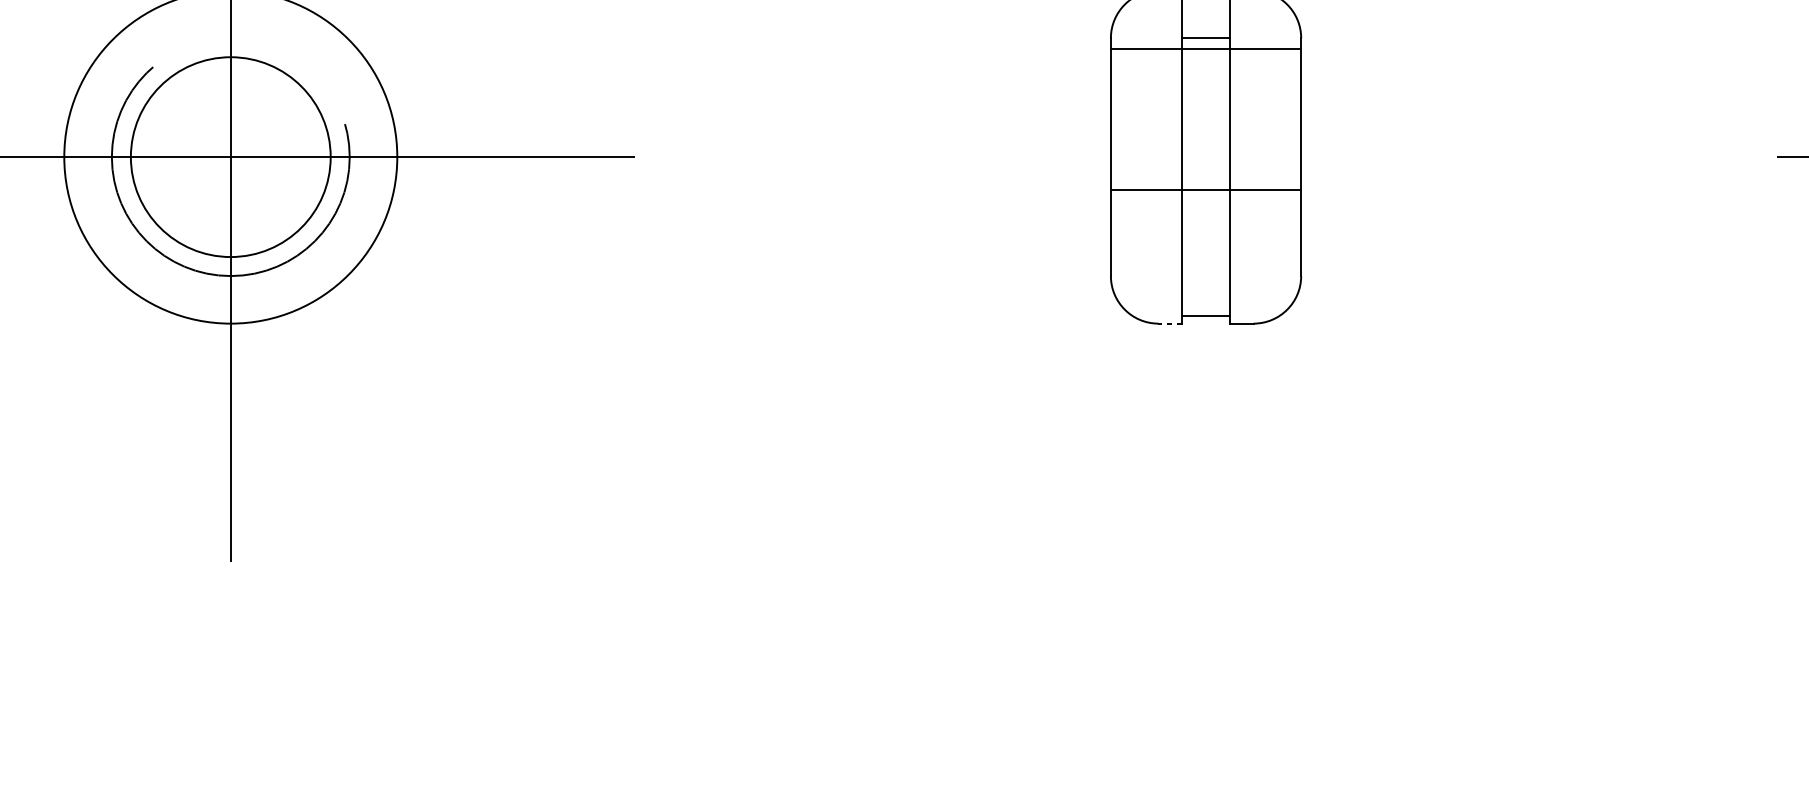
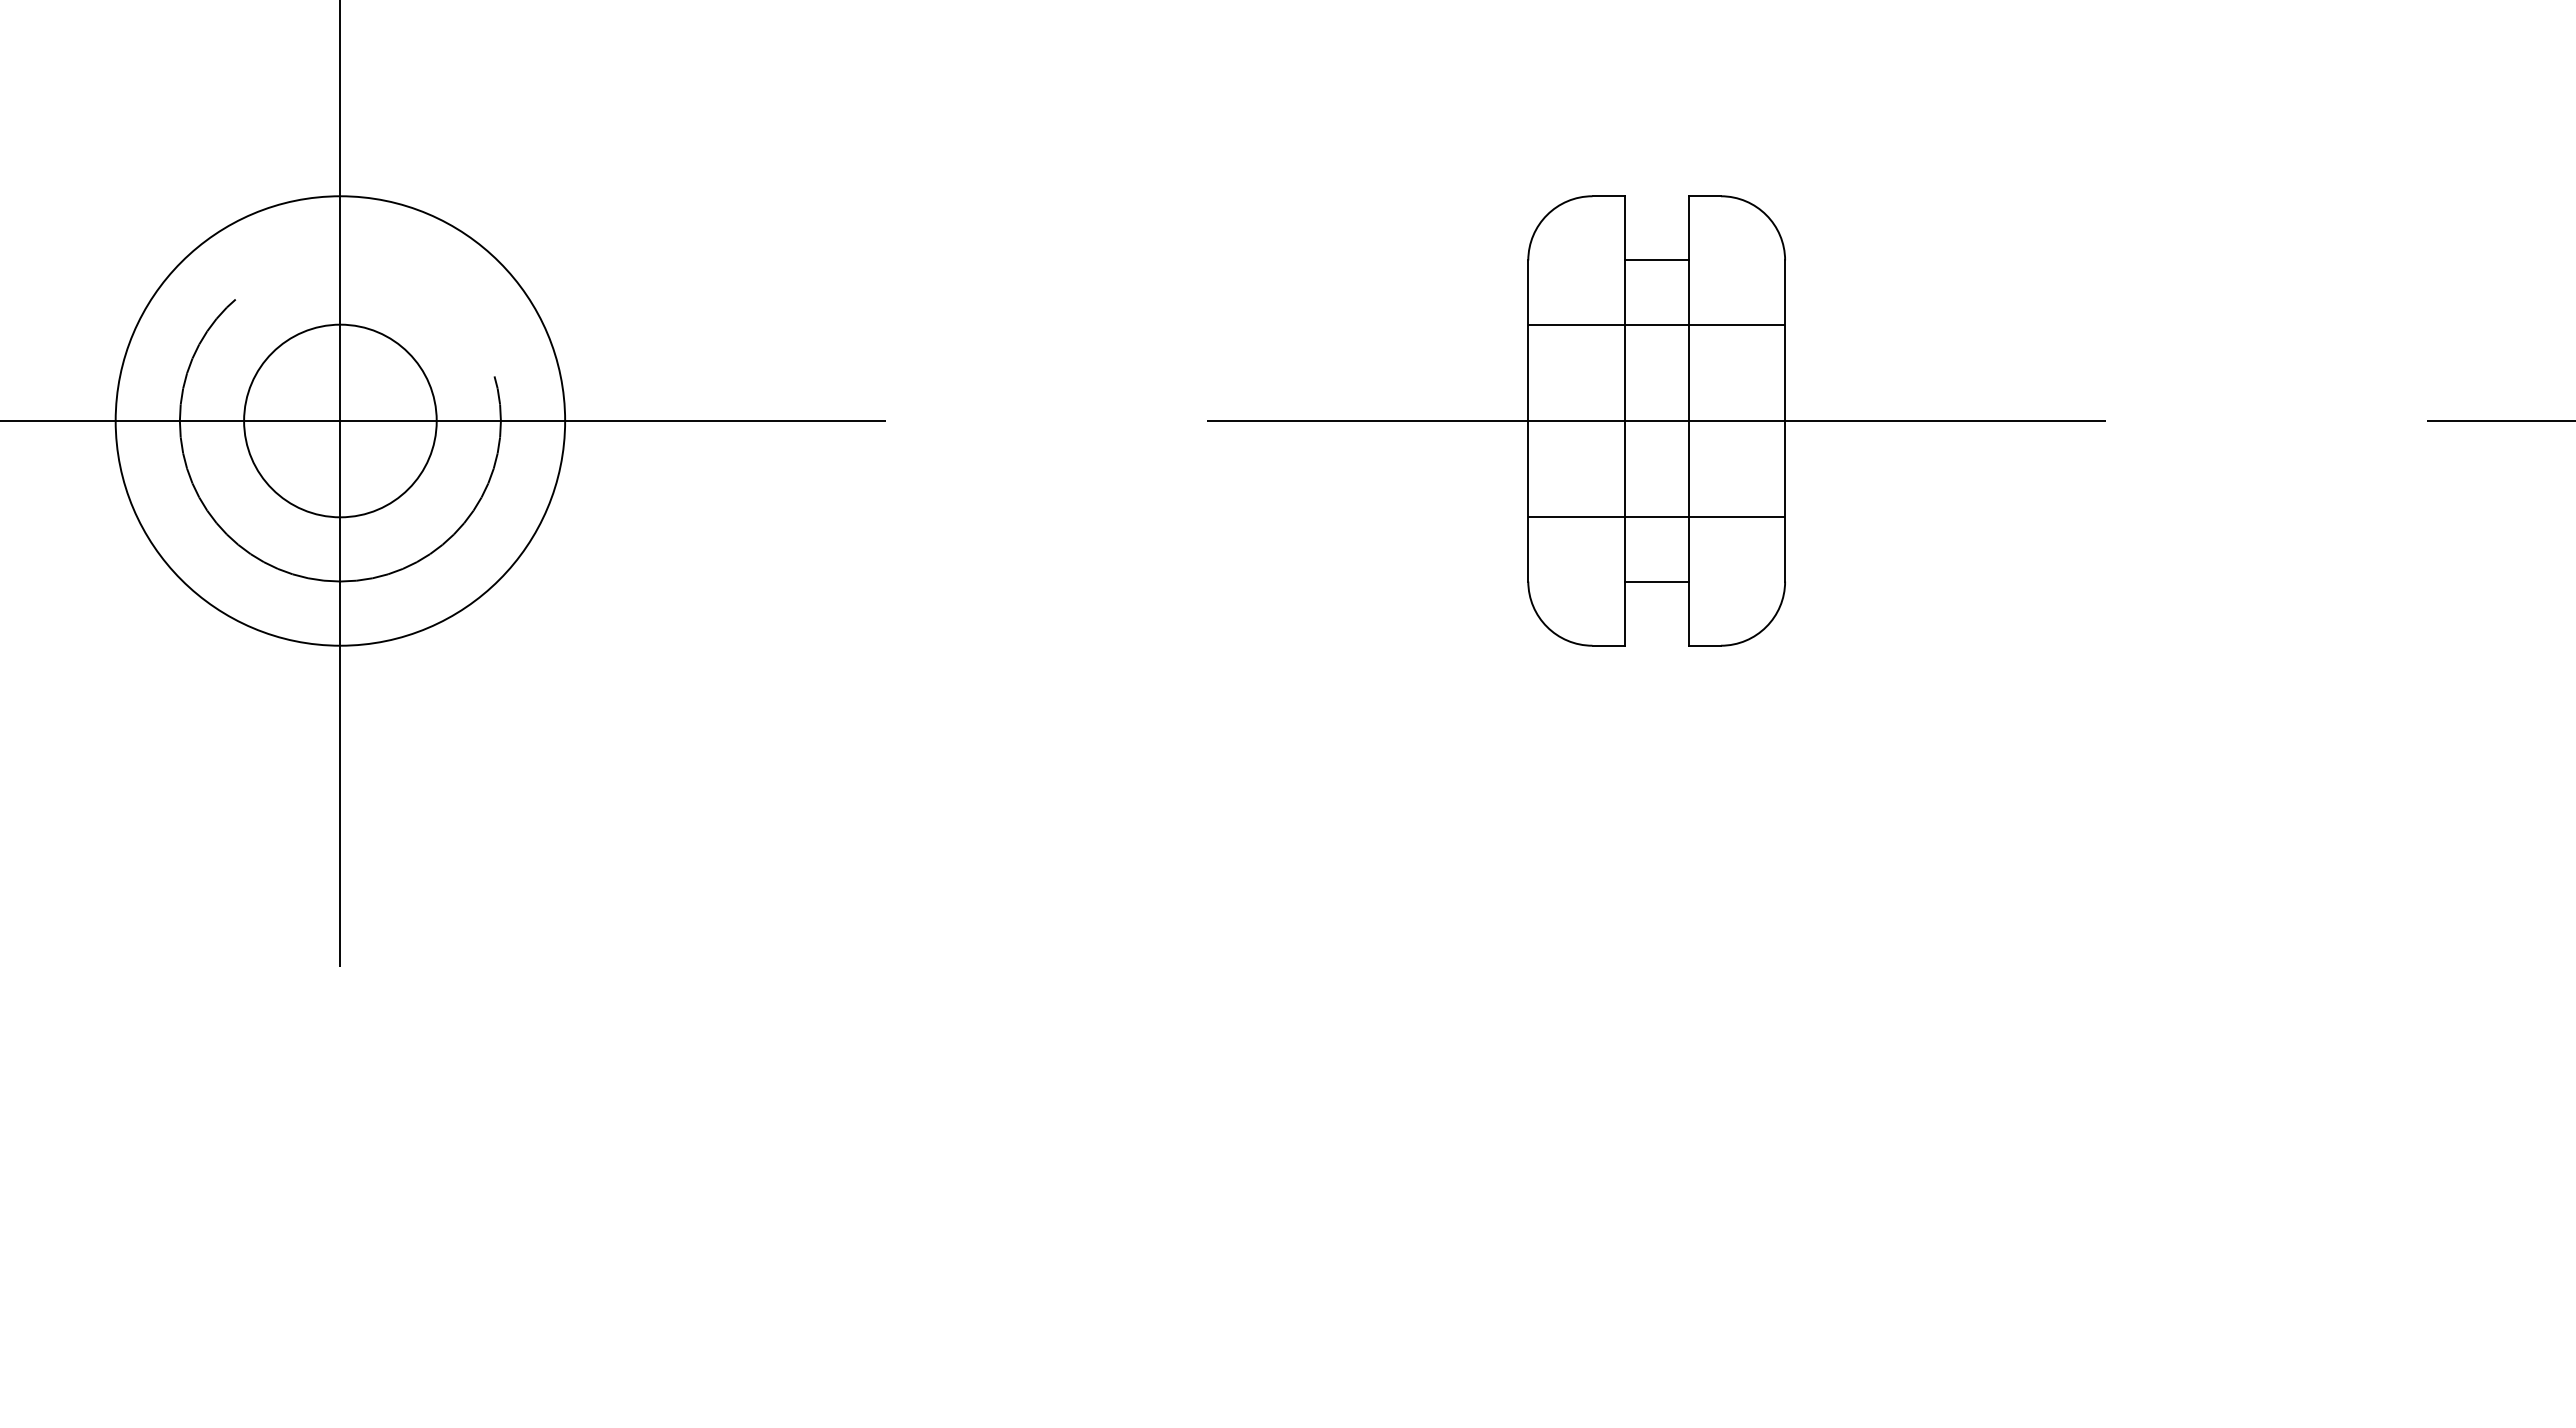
line: (1205, 48) -> (1656, 324), moved
circle: (230, 156) -> (340, 420), size x0.71
line: (1205, 157) -> (1656, 421), added
line: (1205, 190) -> (1656, 517), moved
line: (1205, 316) -> (1656, 581), moved
line: (1170, 323) -> (1608, 645), dashed -> solid

